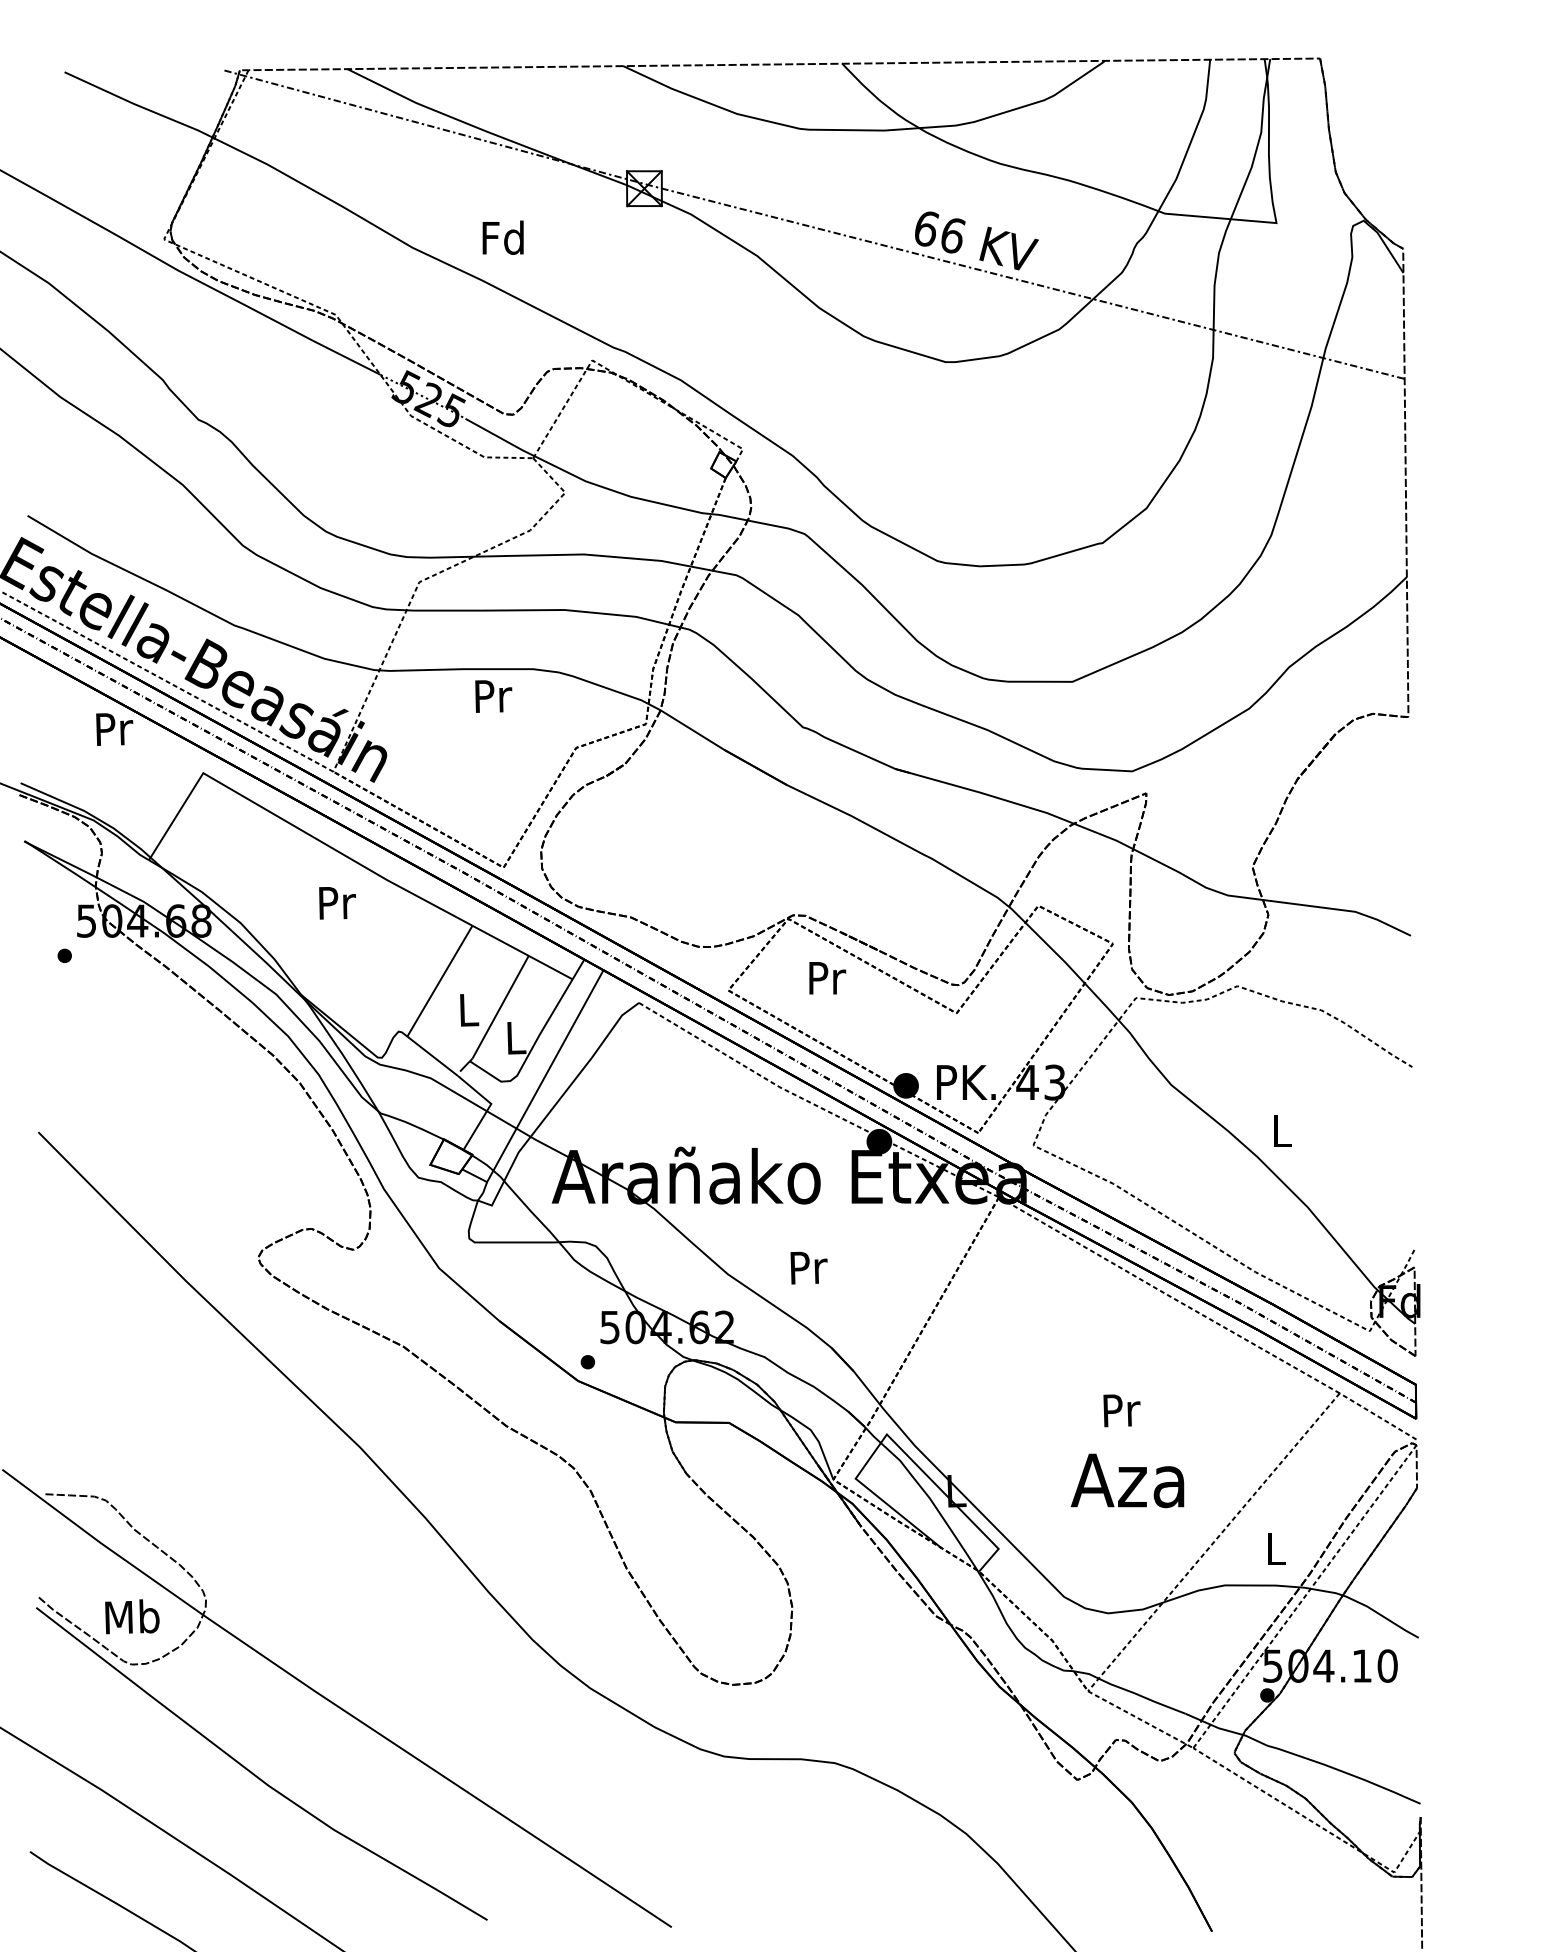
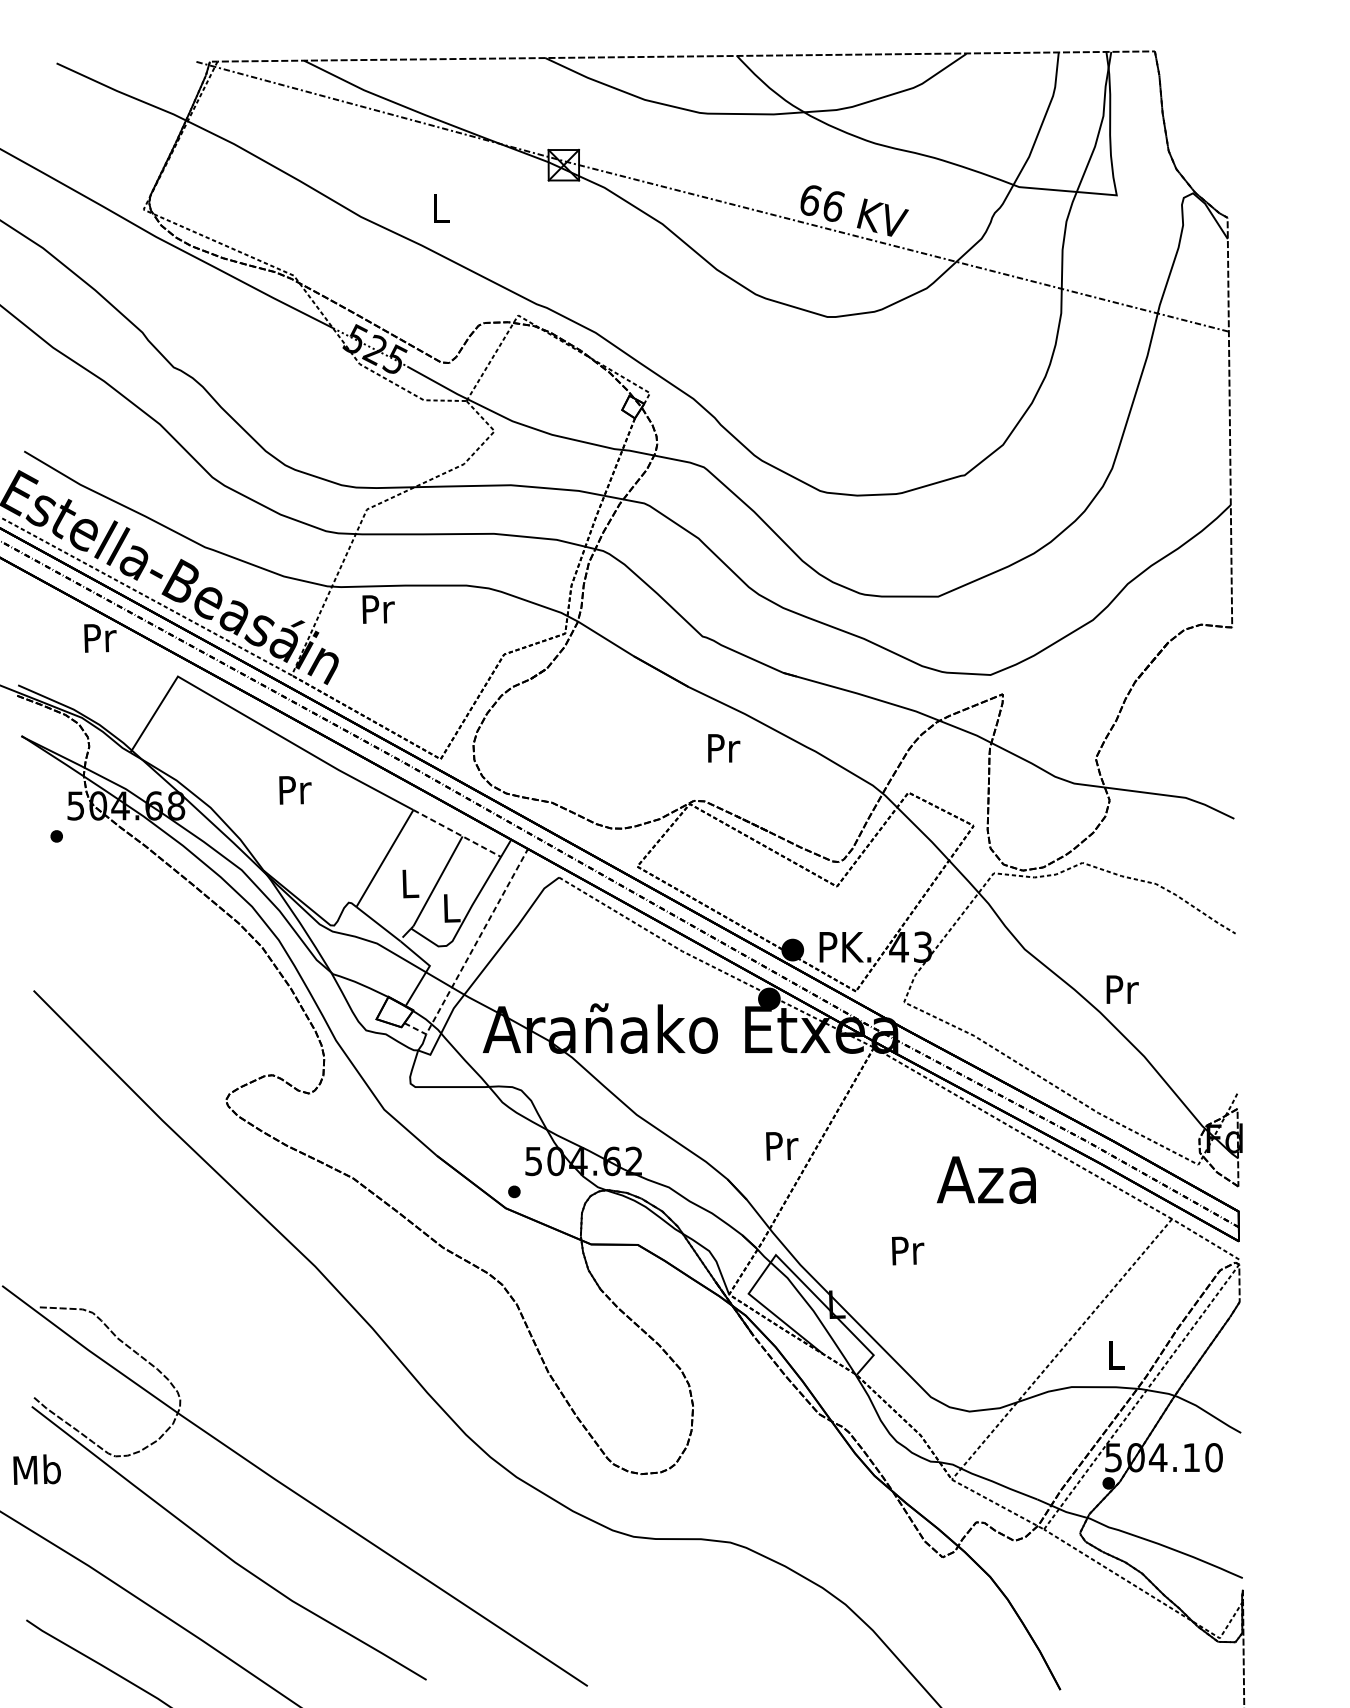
text: (502, 237) -> (439, 207), Fd -> L
text: (493, 696) -> (378, 609), moved
line: (522, 952) -> (457, 833), solid -> dashed
text: (827, 978) -> (723, 748), moved
line: (538, 1088) -> (471, 952), solid -> dashed
text: (1283, 1130) -> (1122, 989), L -> Pr
text: (808, 1267) -> (781, 1145), moved
text: (1121, 1410) -> (907, 1250), moved
text: (1127, 1480) -> (986, 1179), moved
text: (132, 1616) -> (37, 1469), moved

